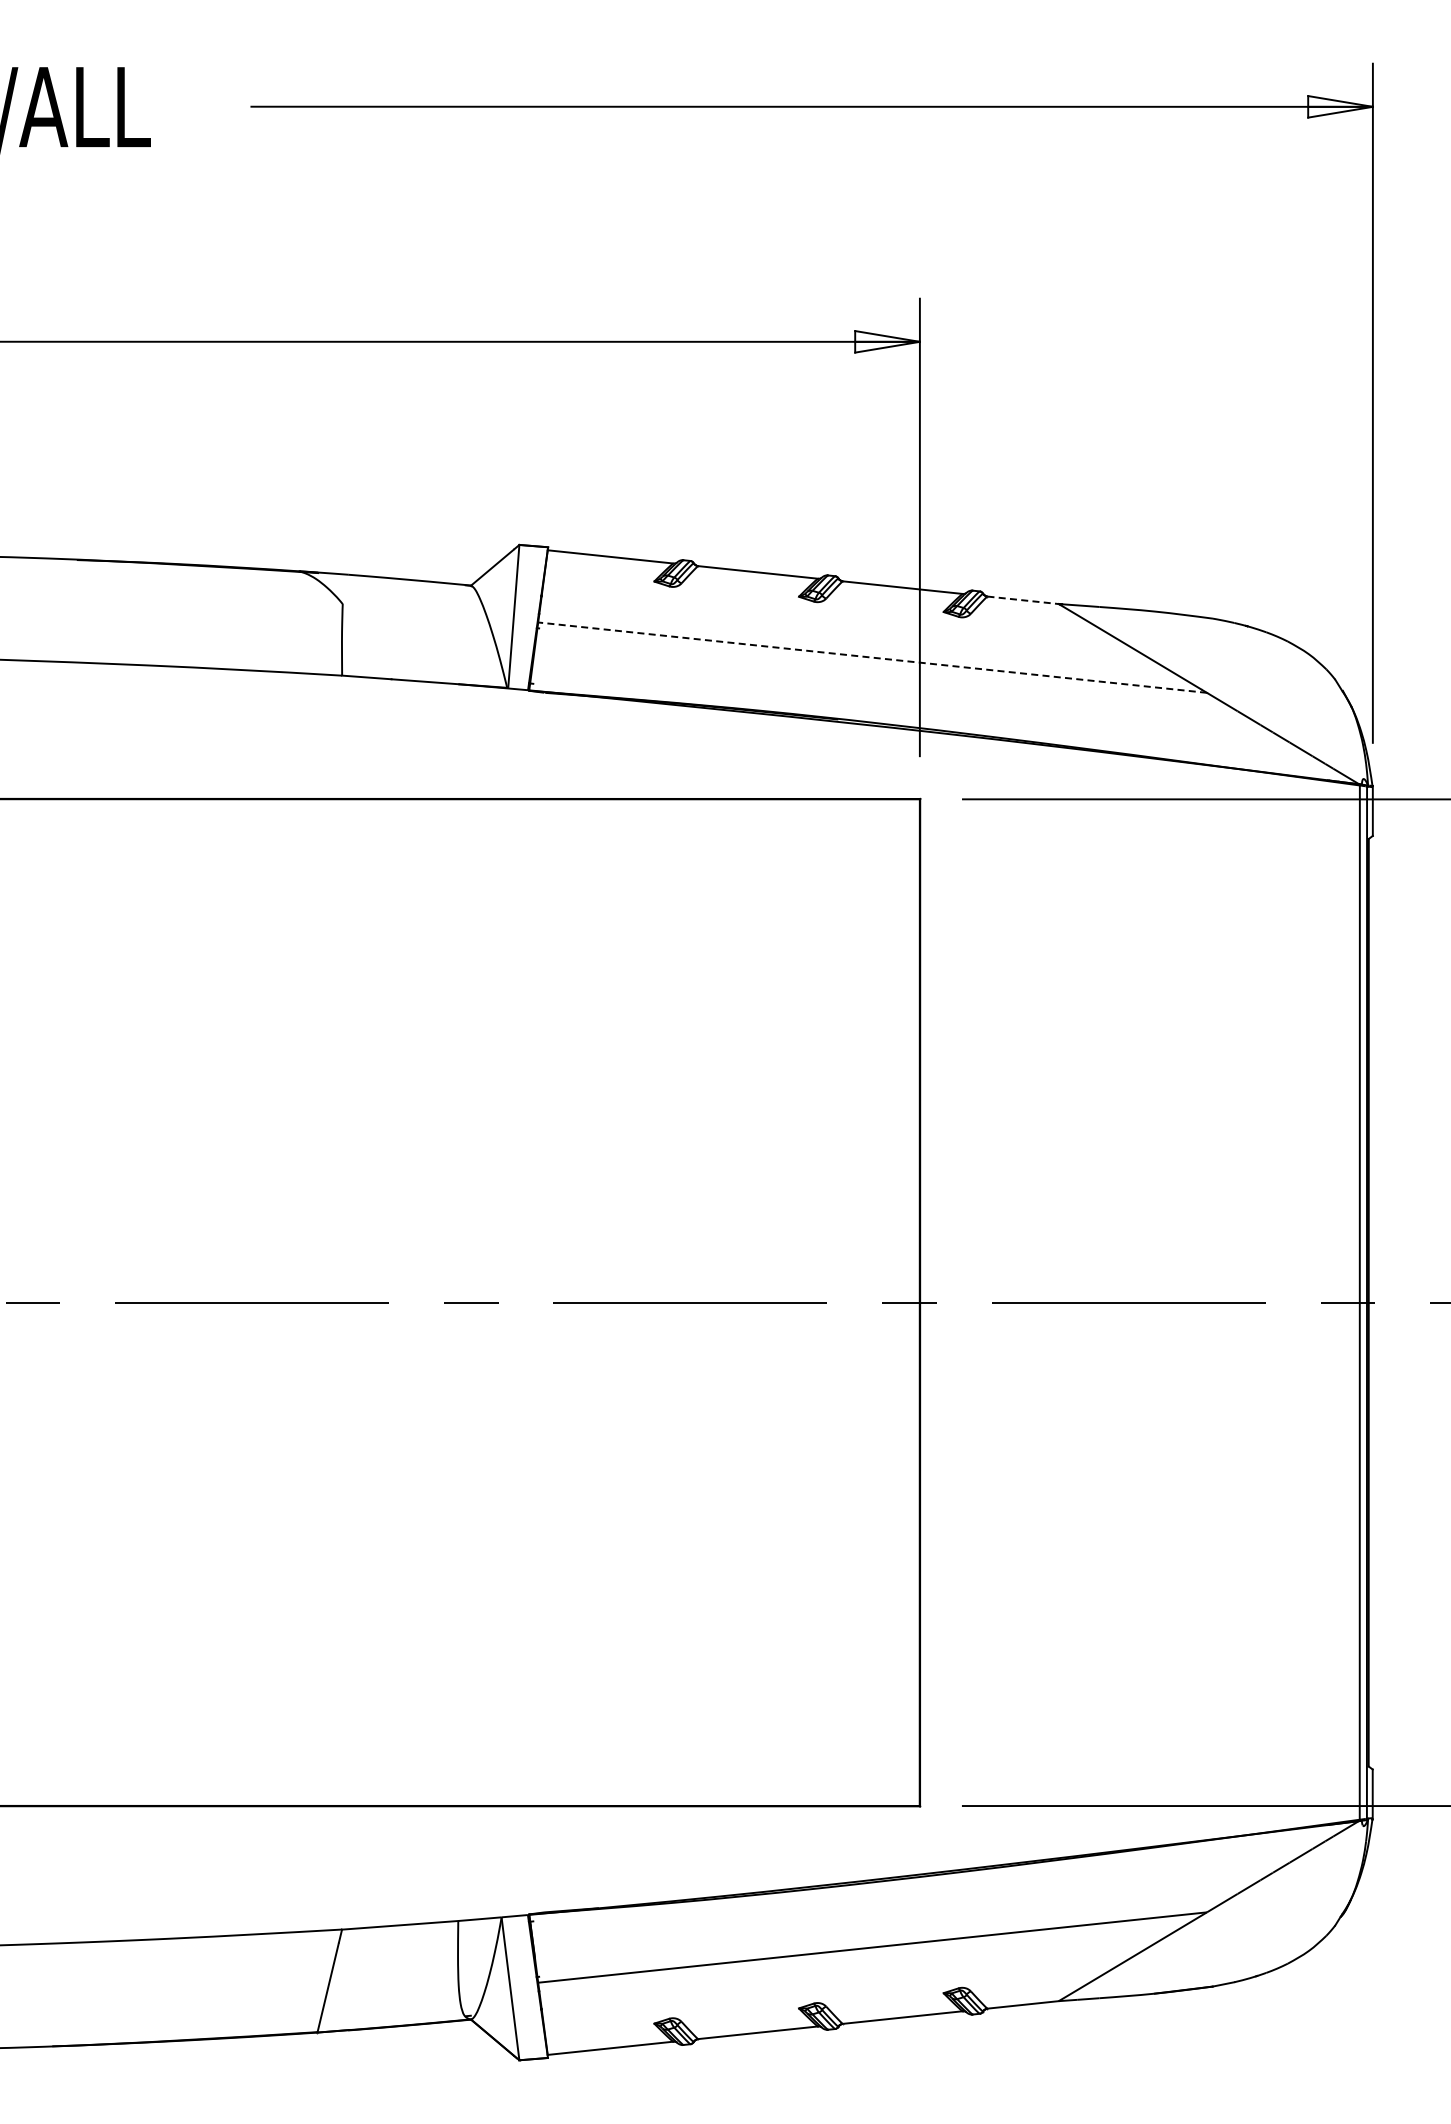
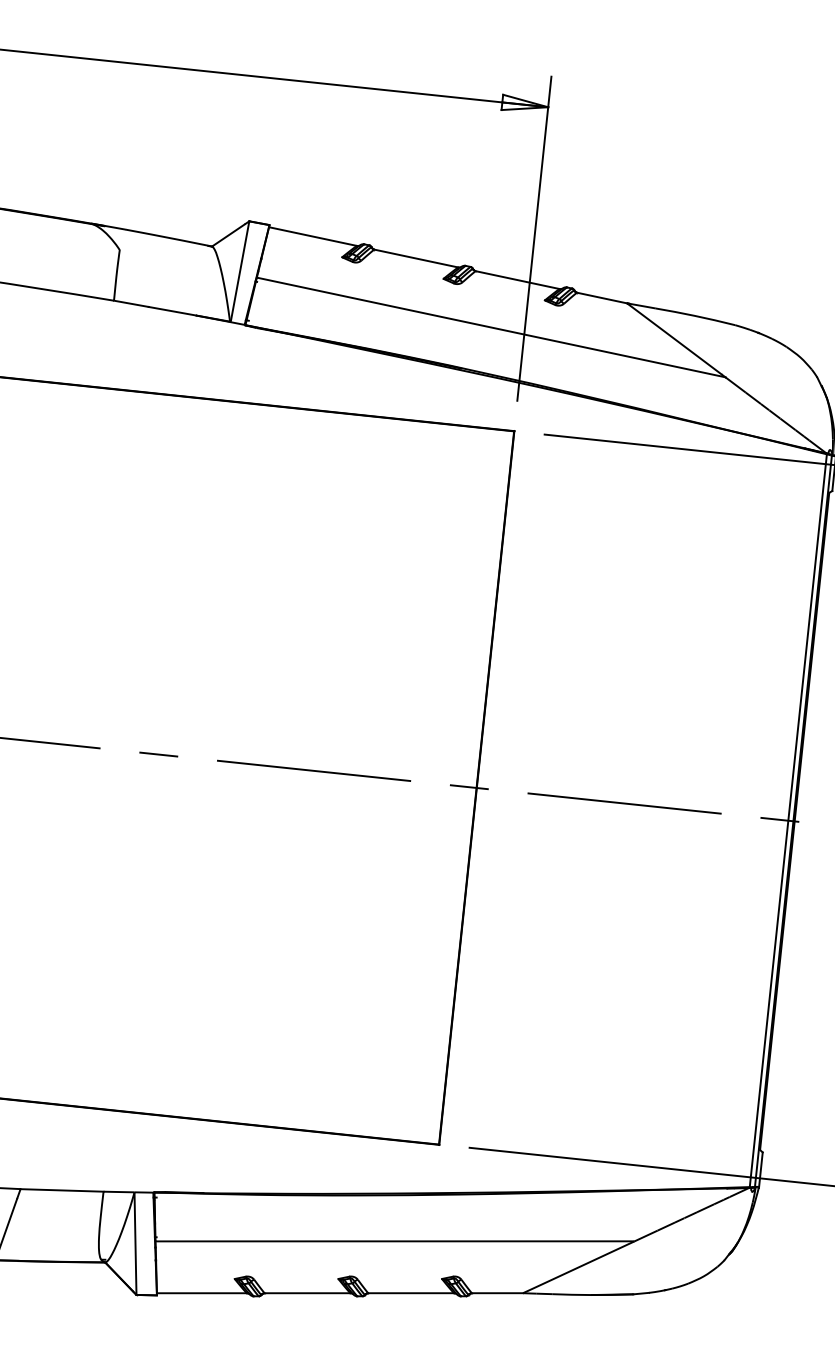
line: (1023, 600) -> (602, 298), dashed -> solid
line: (872, 657) -> (491, 327), dashed -> solid

